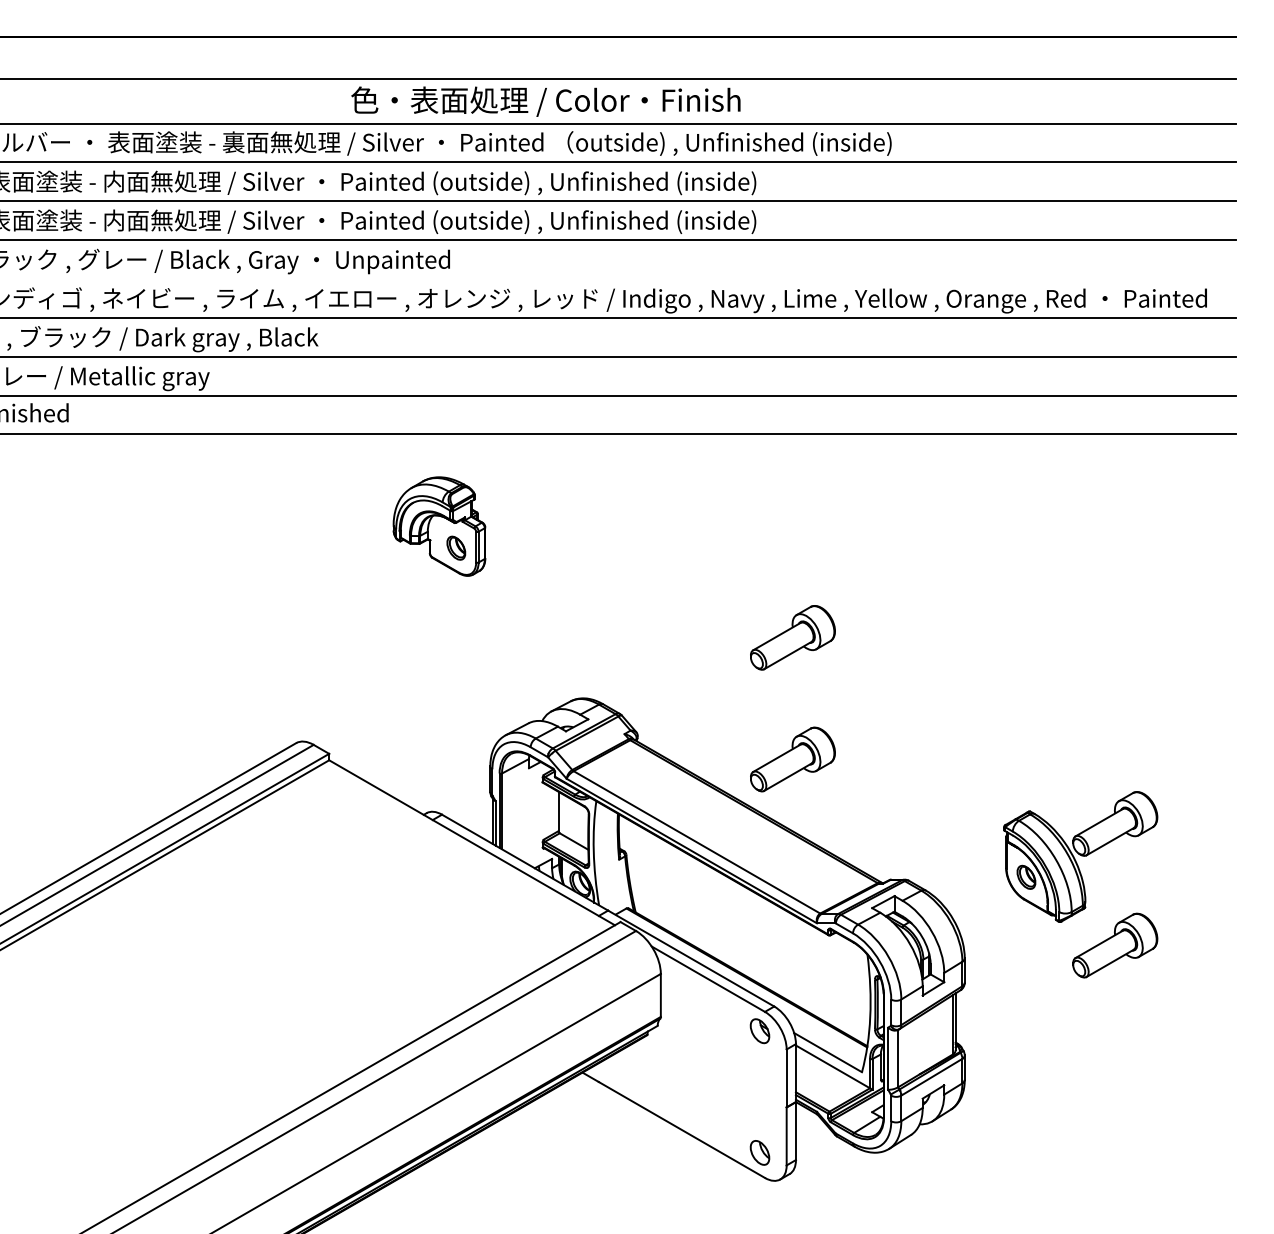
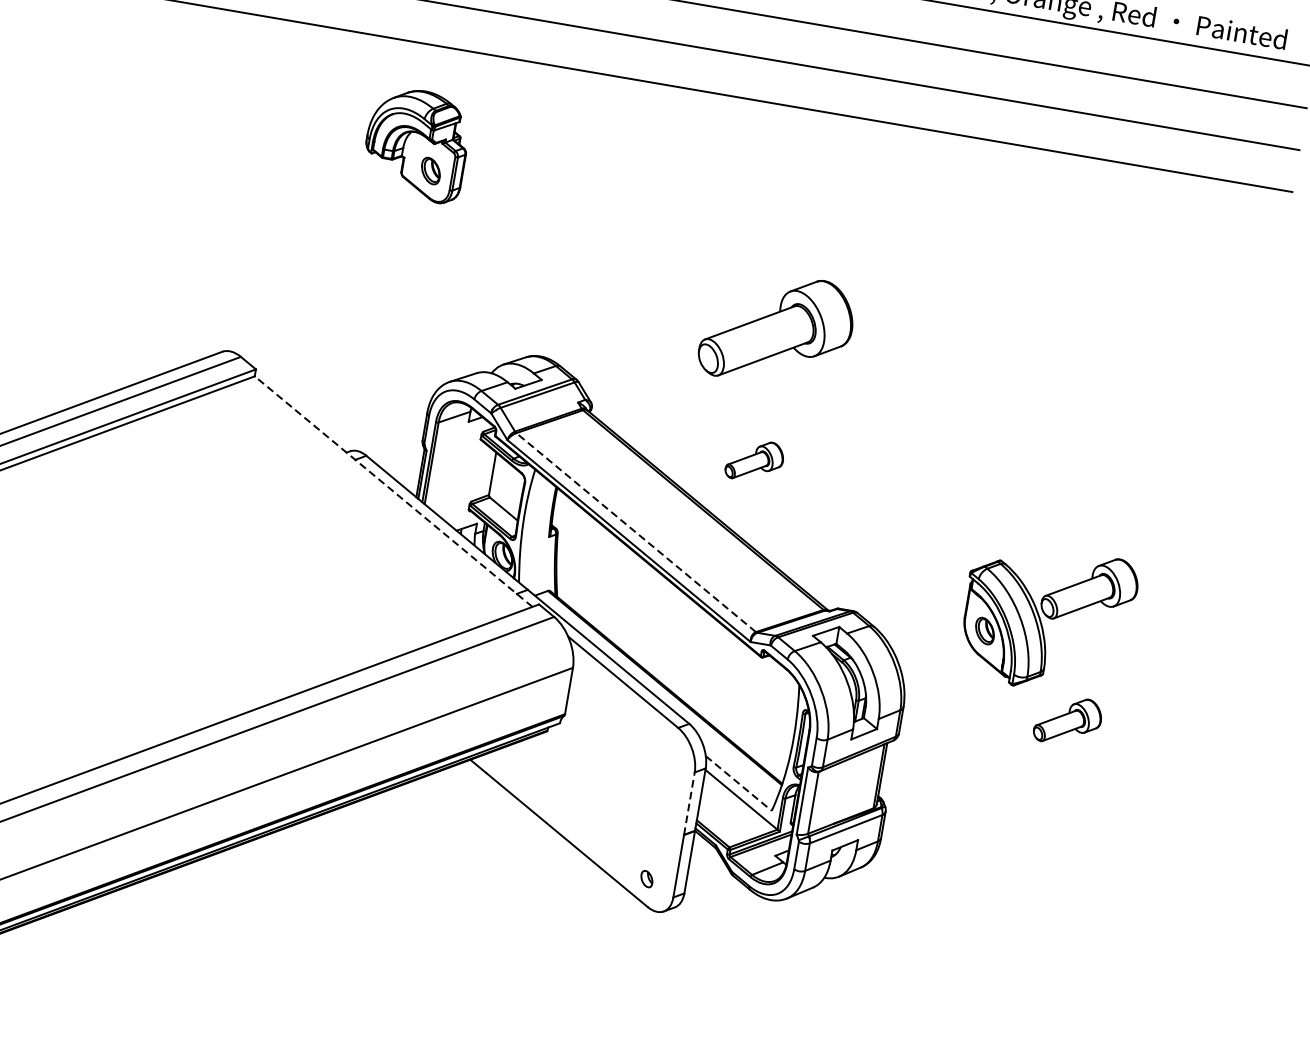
part: (792, 637) -> (776, 329), size x1.6
part: (792, 759) -> (754, 460), size x0.6
line: (472, 842) -> (394, 491), solid -> dashed
line: (696, 842) -> (635, 532), solid -> dashed
part: (1115, 945) -> (1068, 720), size x0.7
part: (759, 1031) -> (668, 748), removed
line: (828, 1052) -> (739, 783), solid -> dashed
line: (786, 1078) -> (689, 803), solid -> dashed
part: (759, 1152) -> (646, 878), size x0.6

